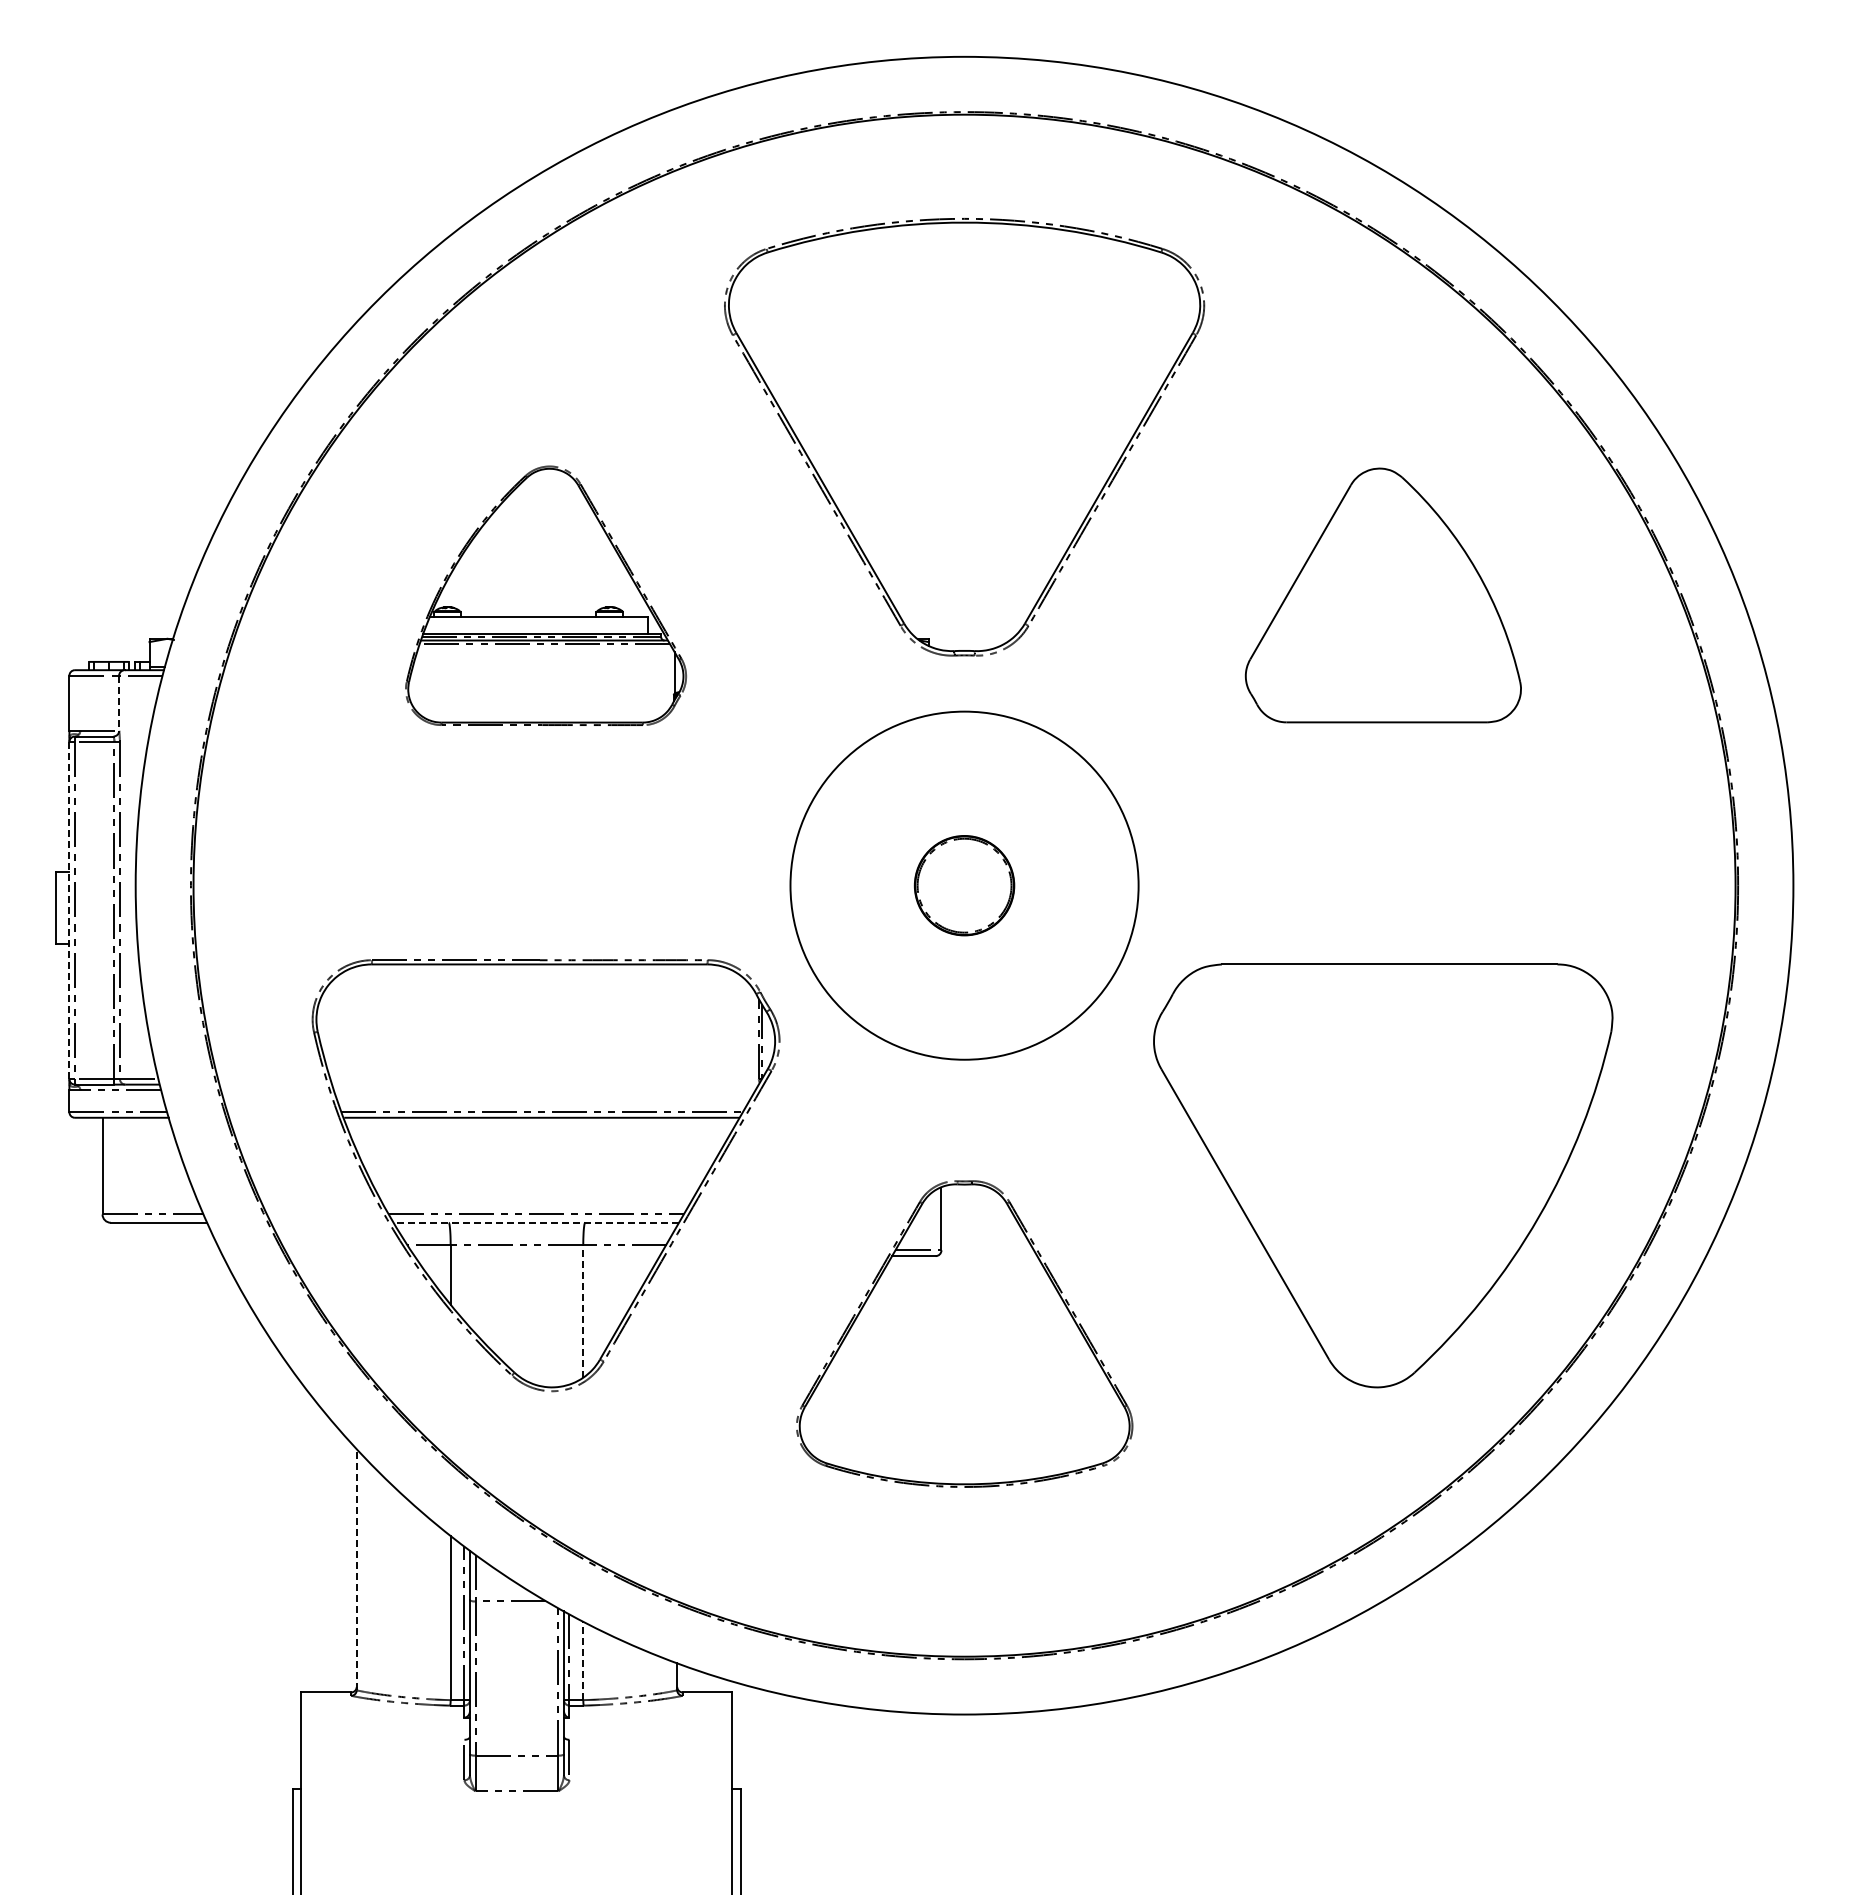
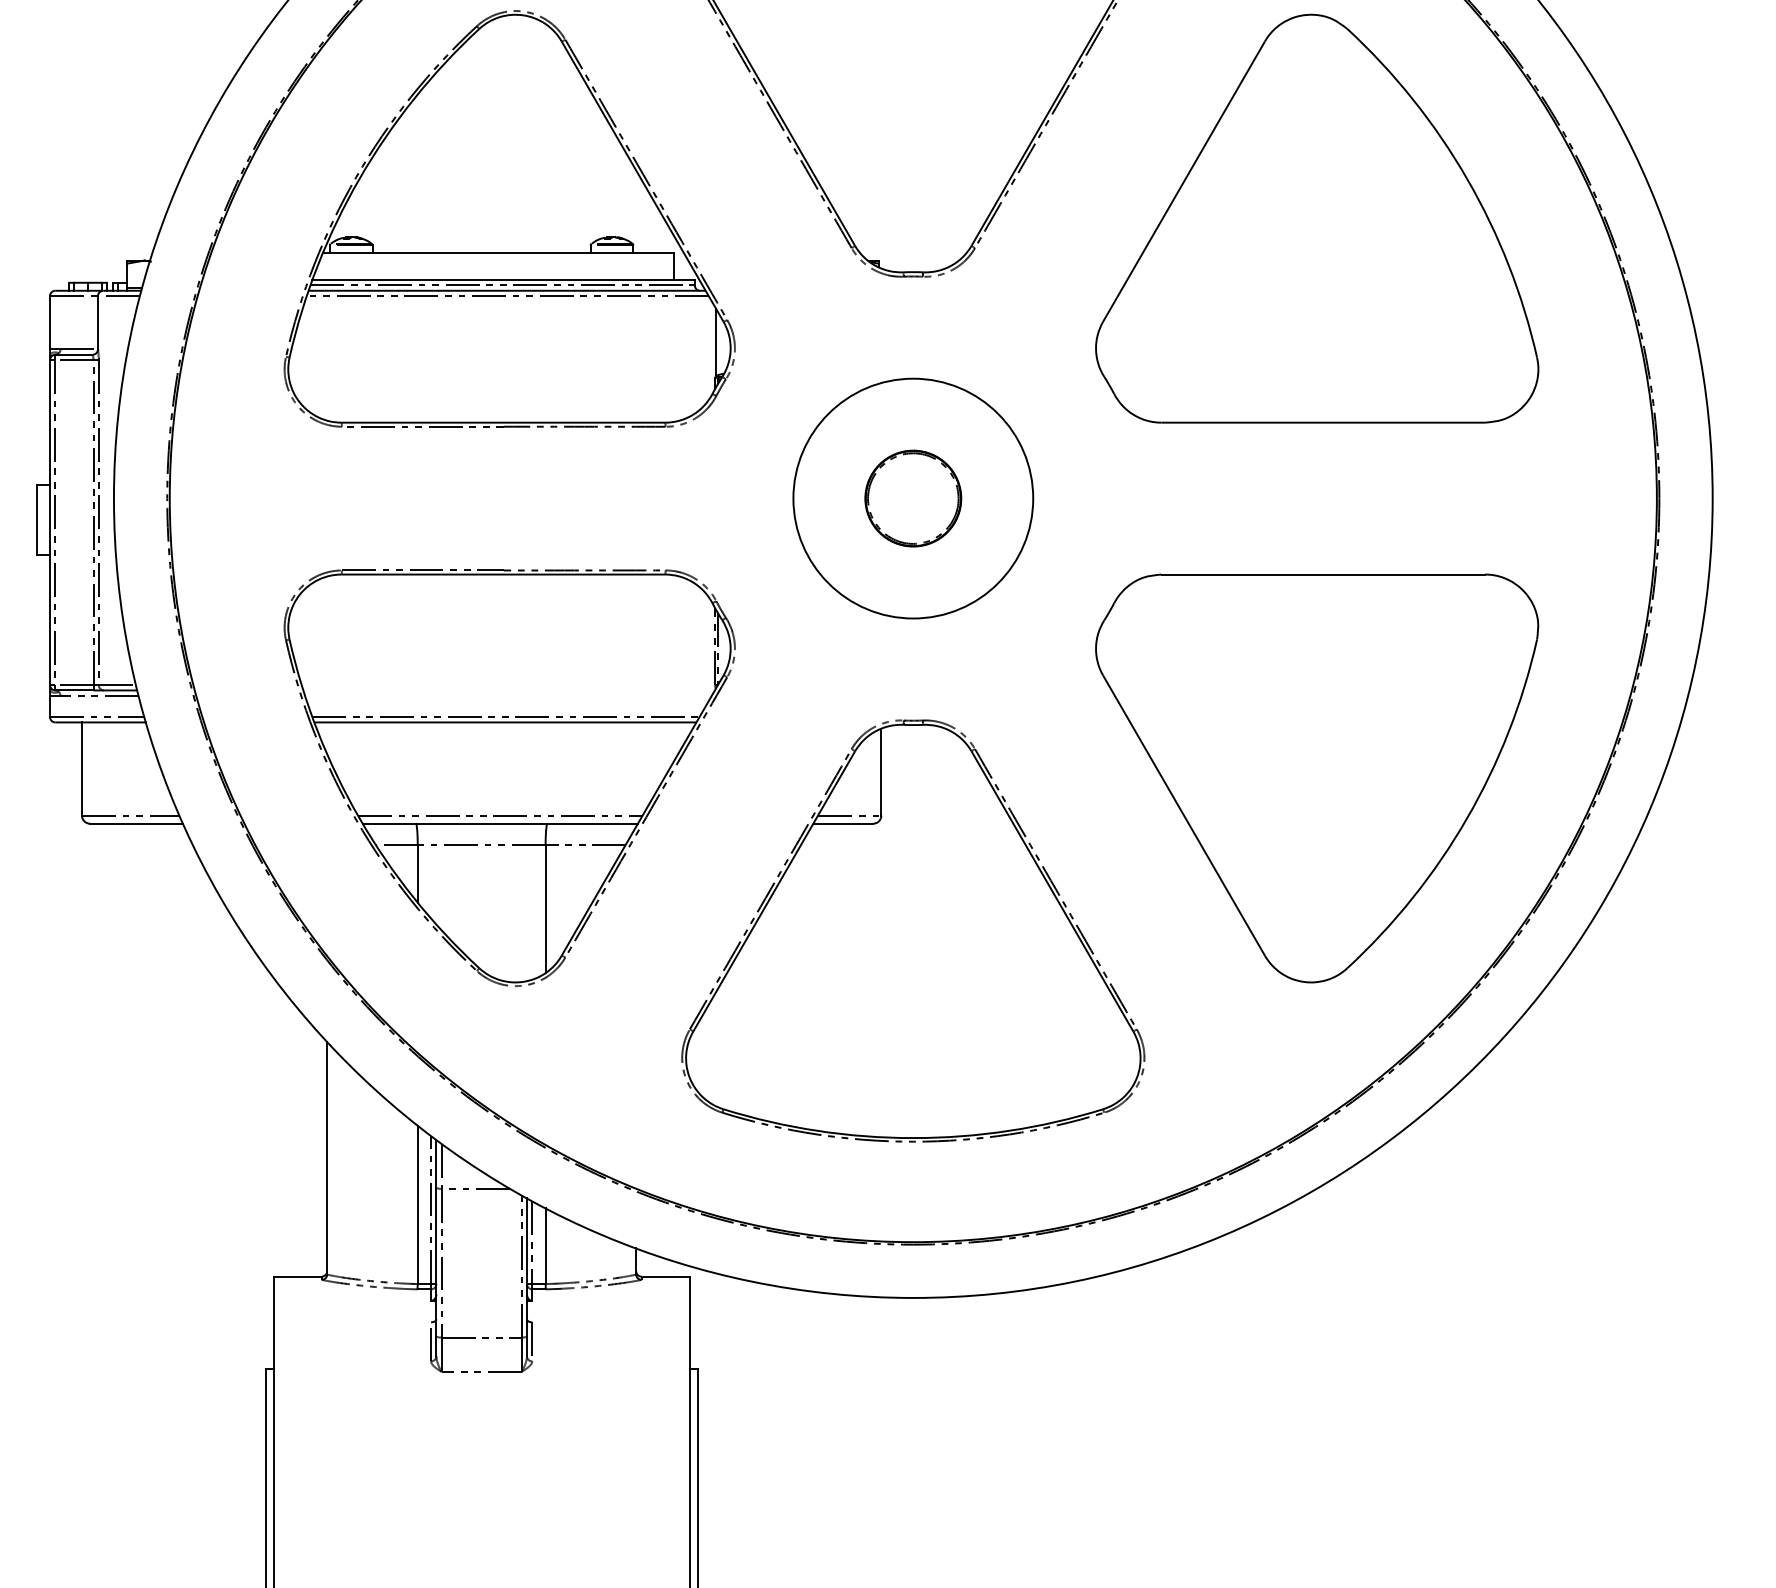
part: (545, 595) -> (509, 218), size x1.67
part: (1383, 595) -> (1317, 218), size x1.67
line: (119, 703) -> (98, 322), dashed -> solid
circle: (964, 885) -> (913, 498), size x0.71
line: (69, 910) -> (50, 522), dashed -> solid
line: (536, 1222) -> (500, 823), dashed -> solid
line: (583, 1310) -> (545, 908), dashed -> solid
part: (964, 1333) -> (913, 930), size x1.43
line: (356, 1569) -> (326, 1158), dashed -> solid
line: (583, 1660) -> (545, 1245), dashed -> solid

